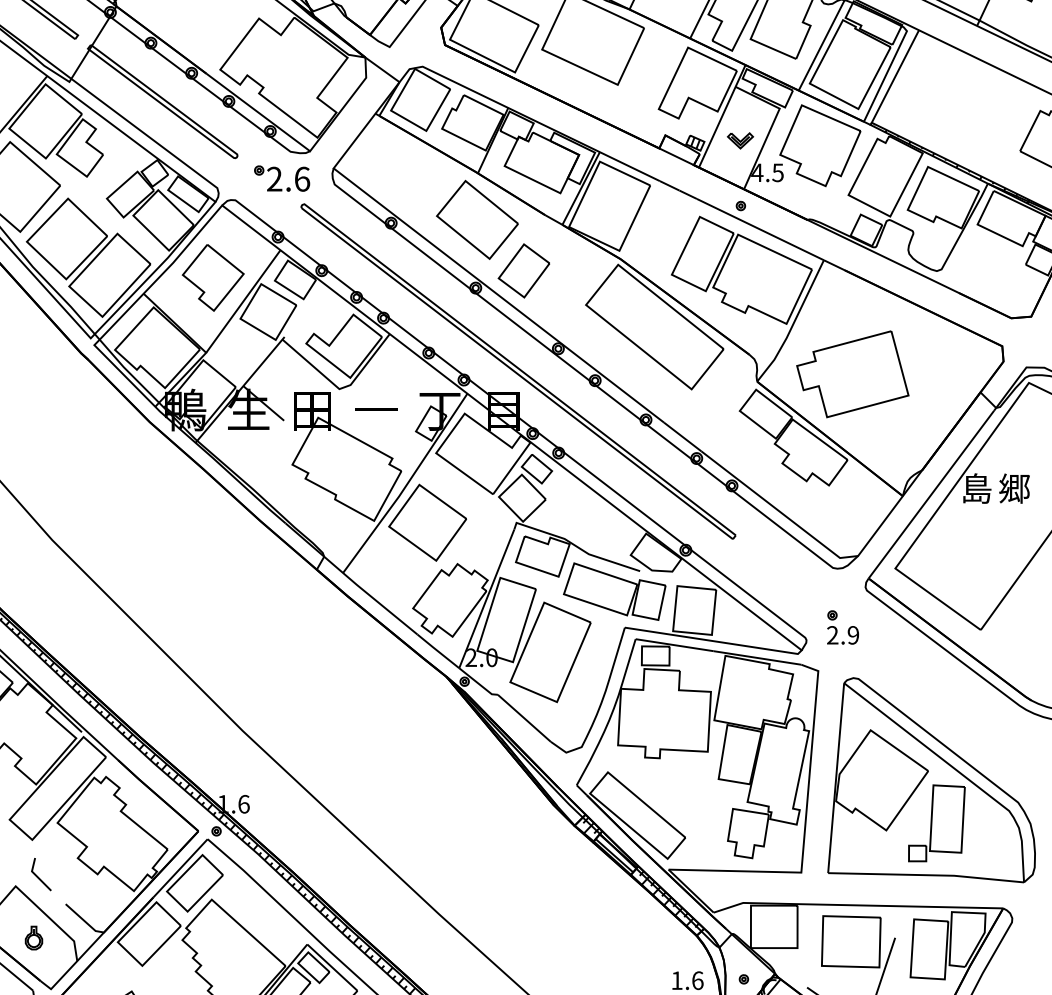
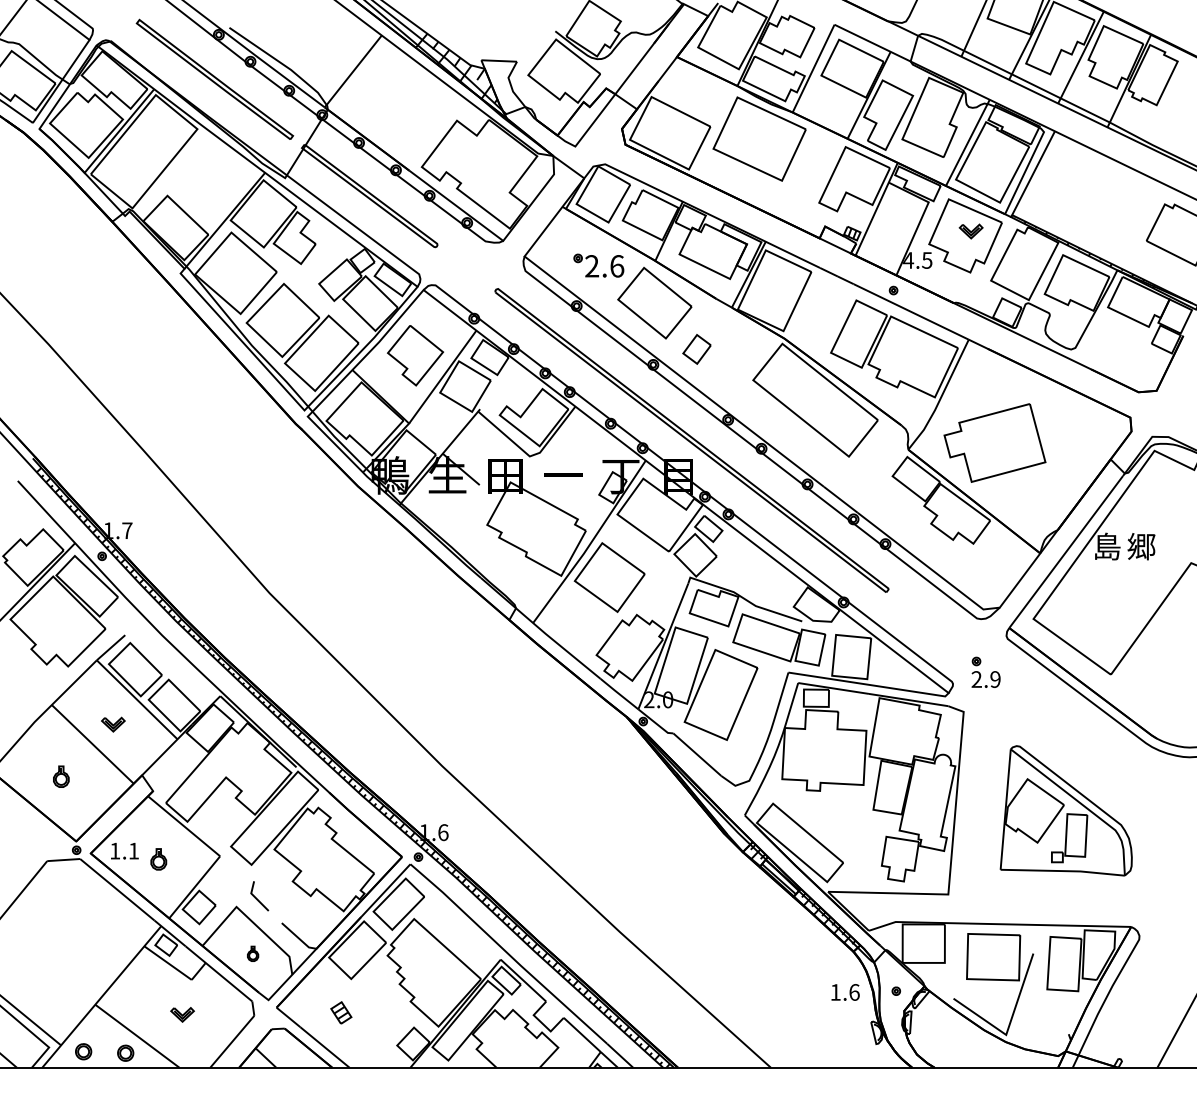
part: (739, 140) -> (970, 231), moved
part: (281, 178) -> (598, 265), moved
part: (523, 271) -> (696, 349), size x0.6
part: (930, 779) -> (1065, 810), size x0.7
part: (33, 937) -> (252, 953), size x0.7

